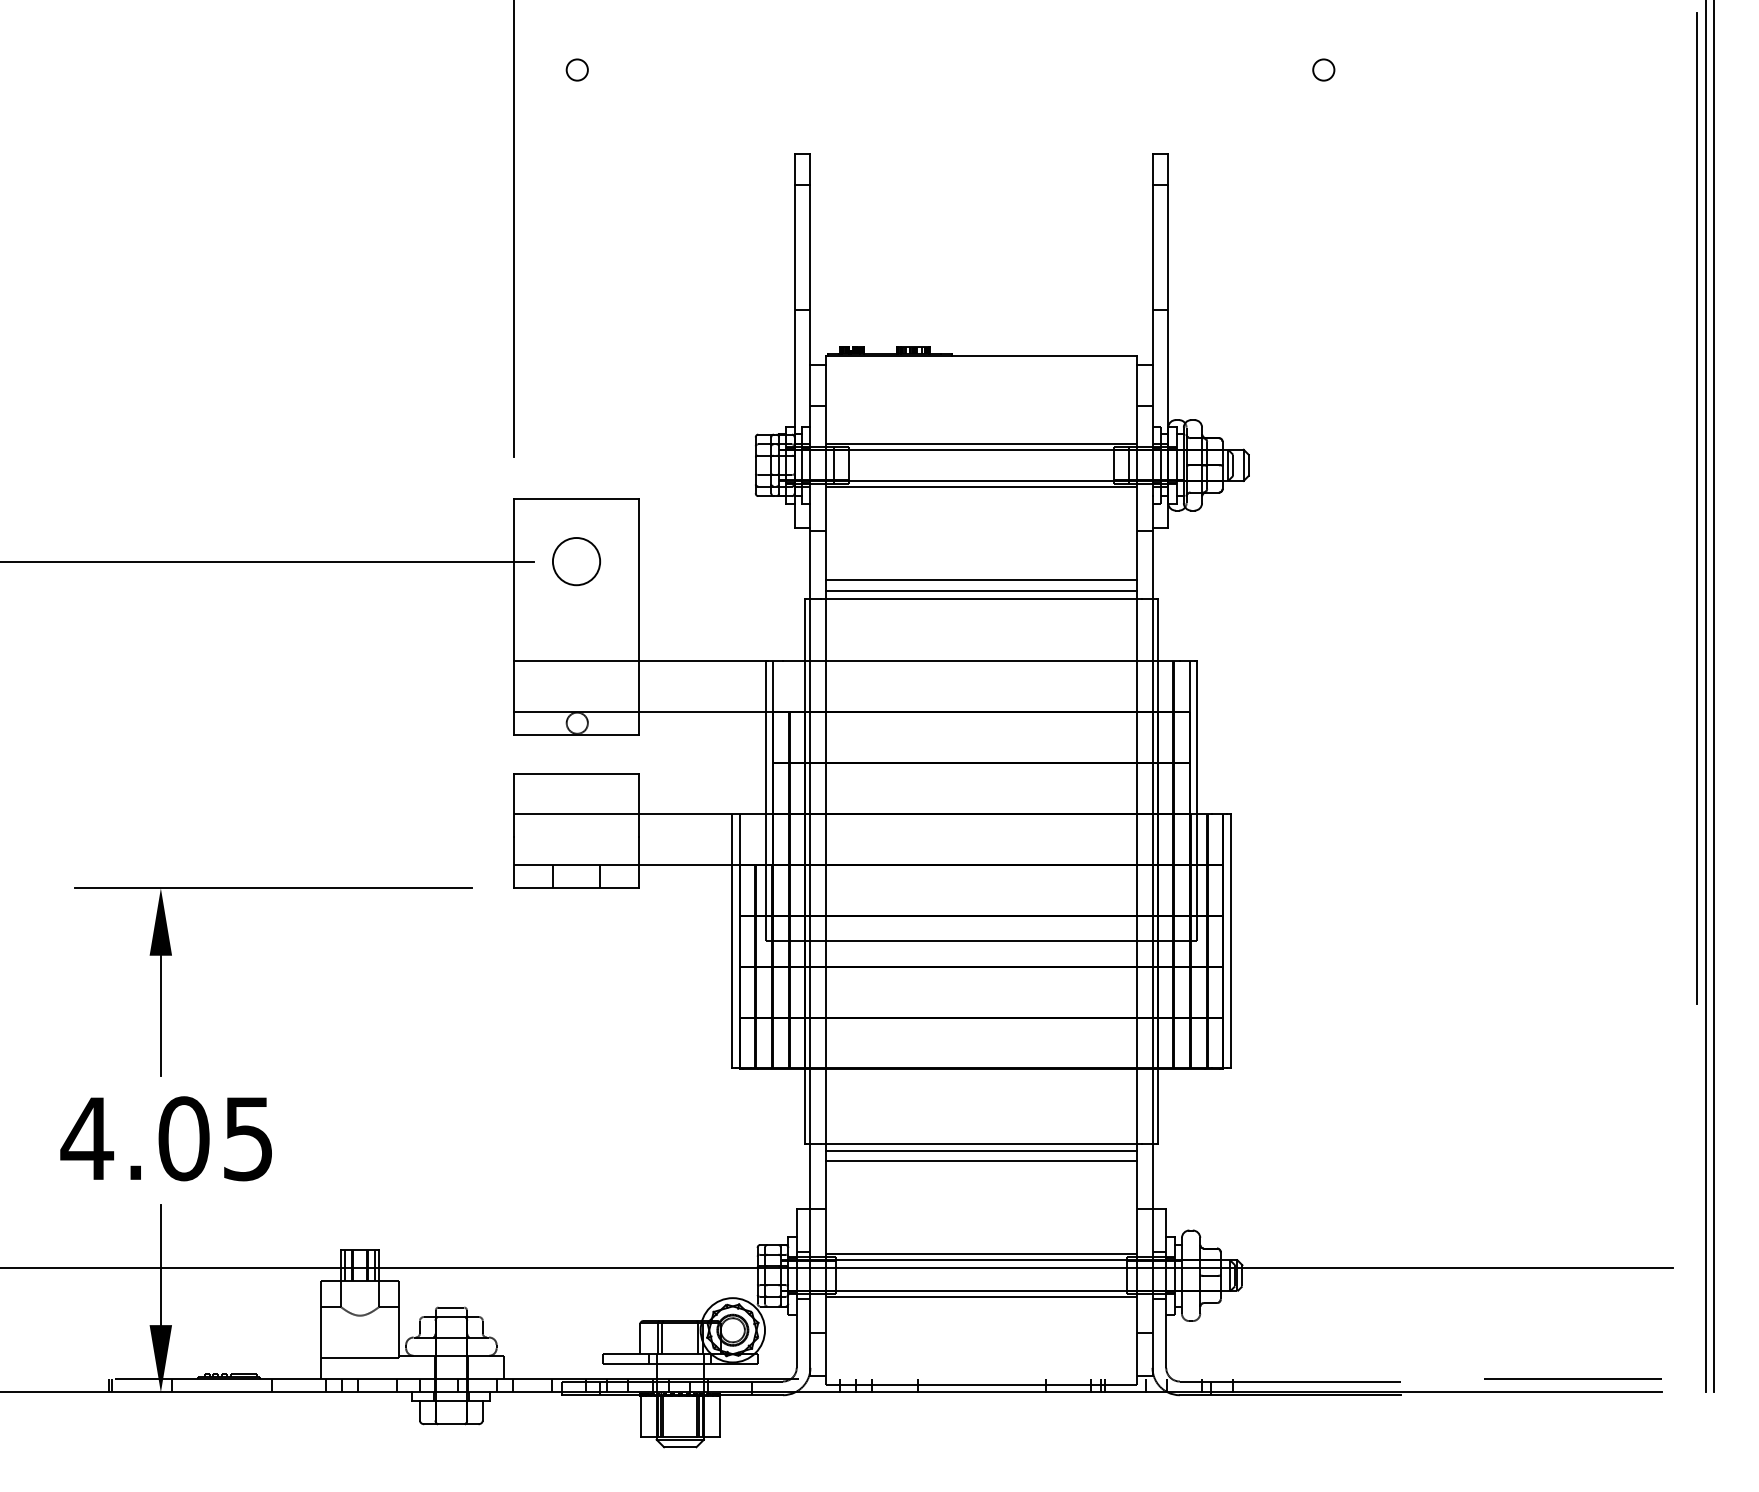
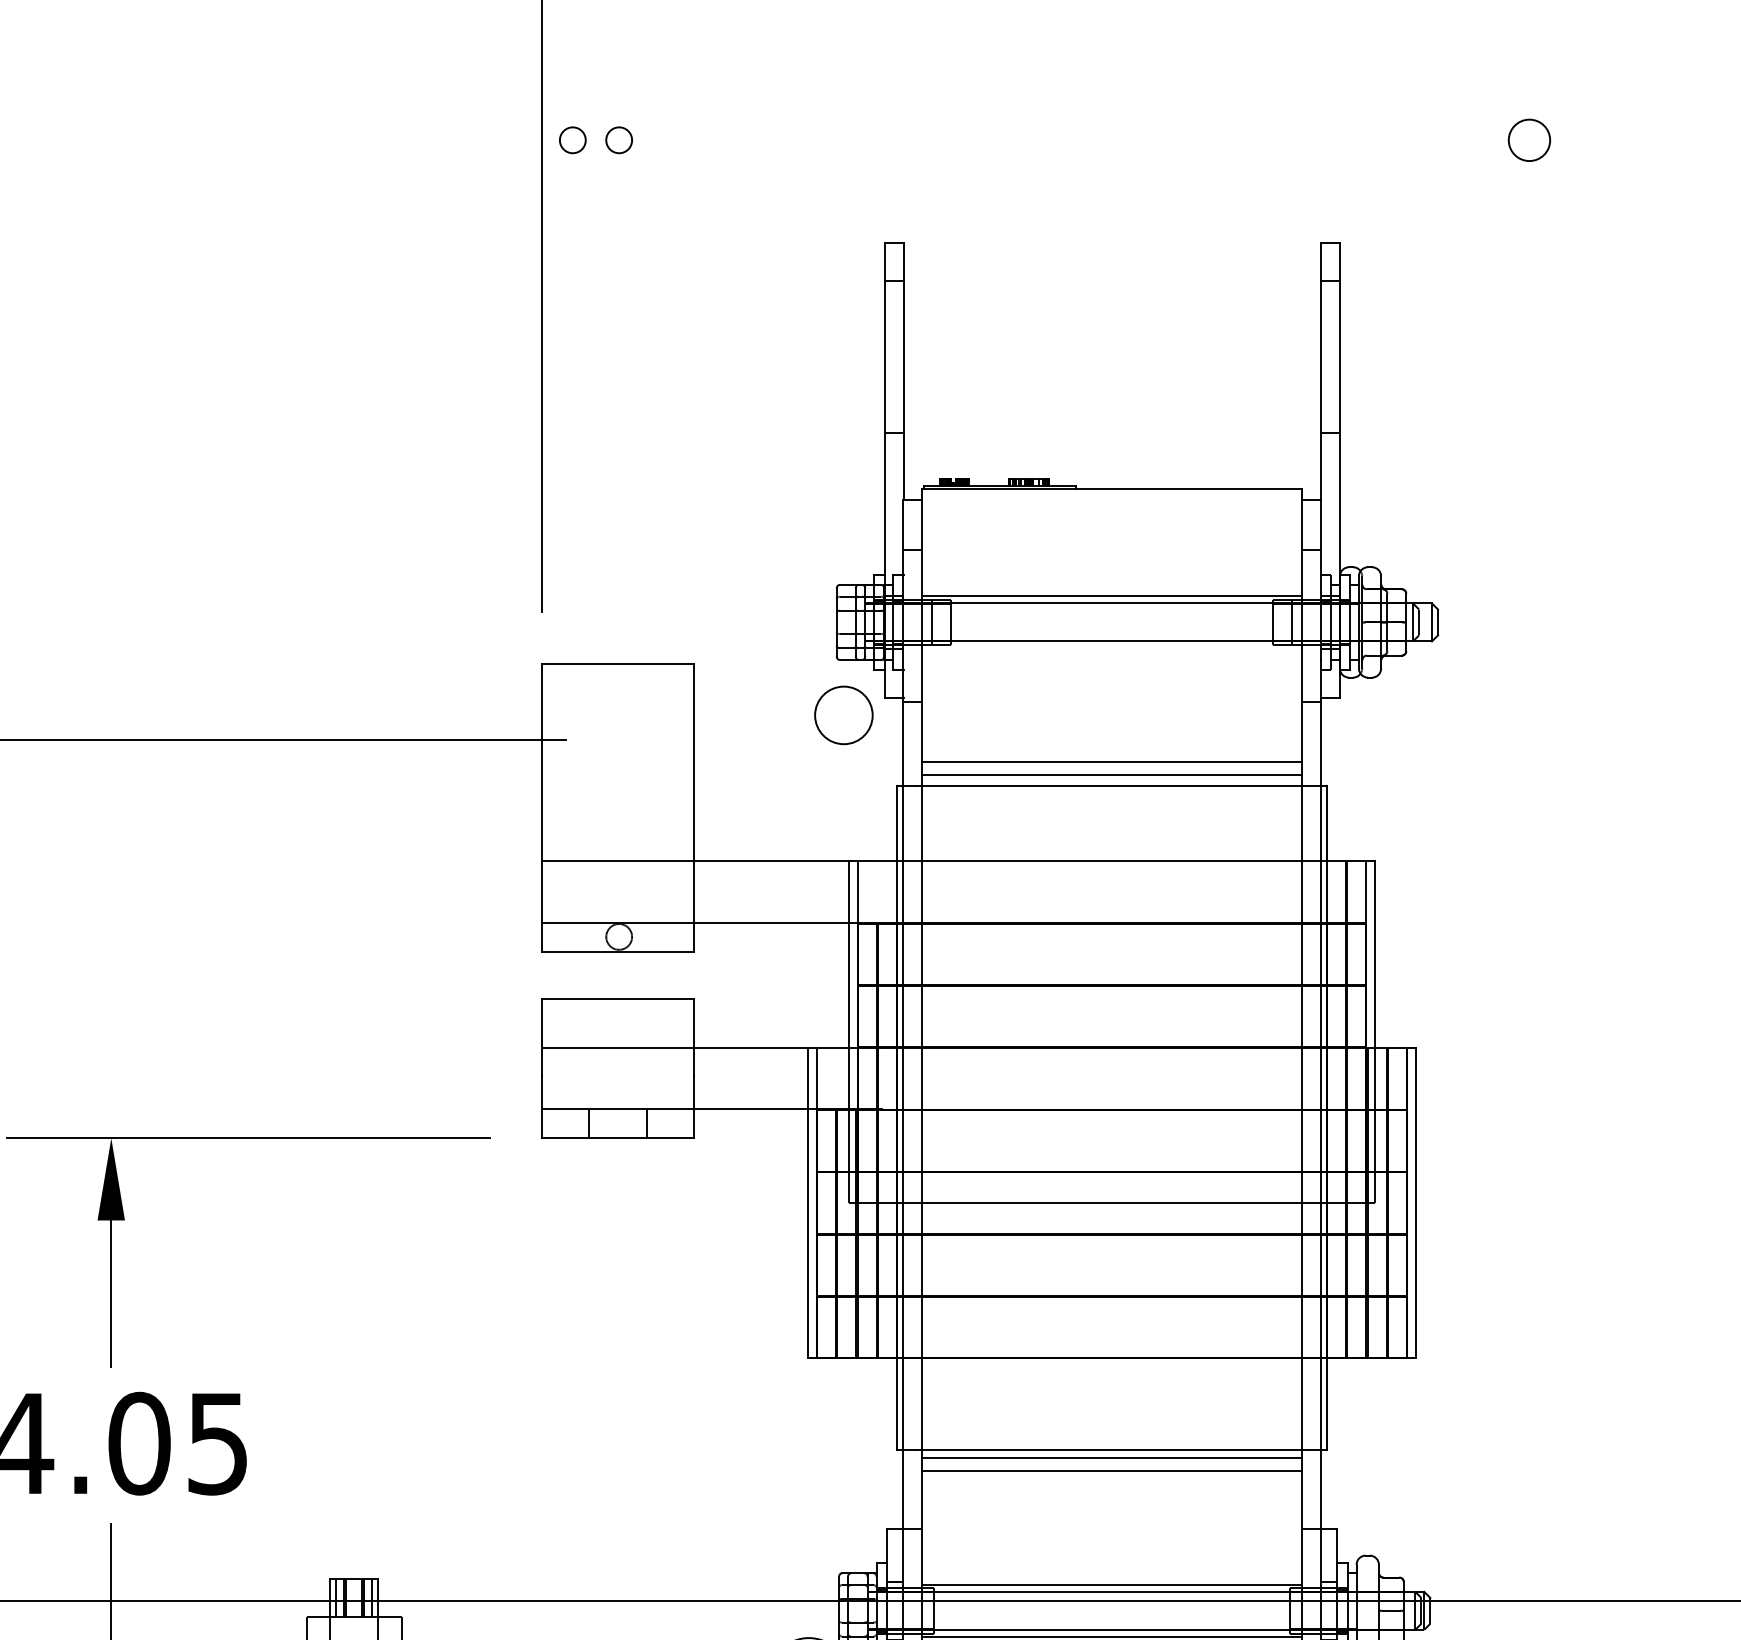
circle: (538, 69) -> (571, 139), added
circle: (1323, 69) -> (1529, 139), size x1.6
line: (981, 486) -> (1112, 648), removed
circle: (576, 561) -> (843, 715), moved

